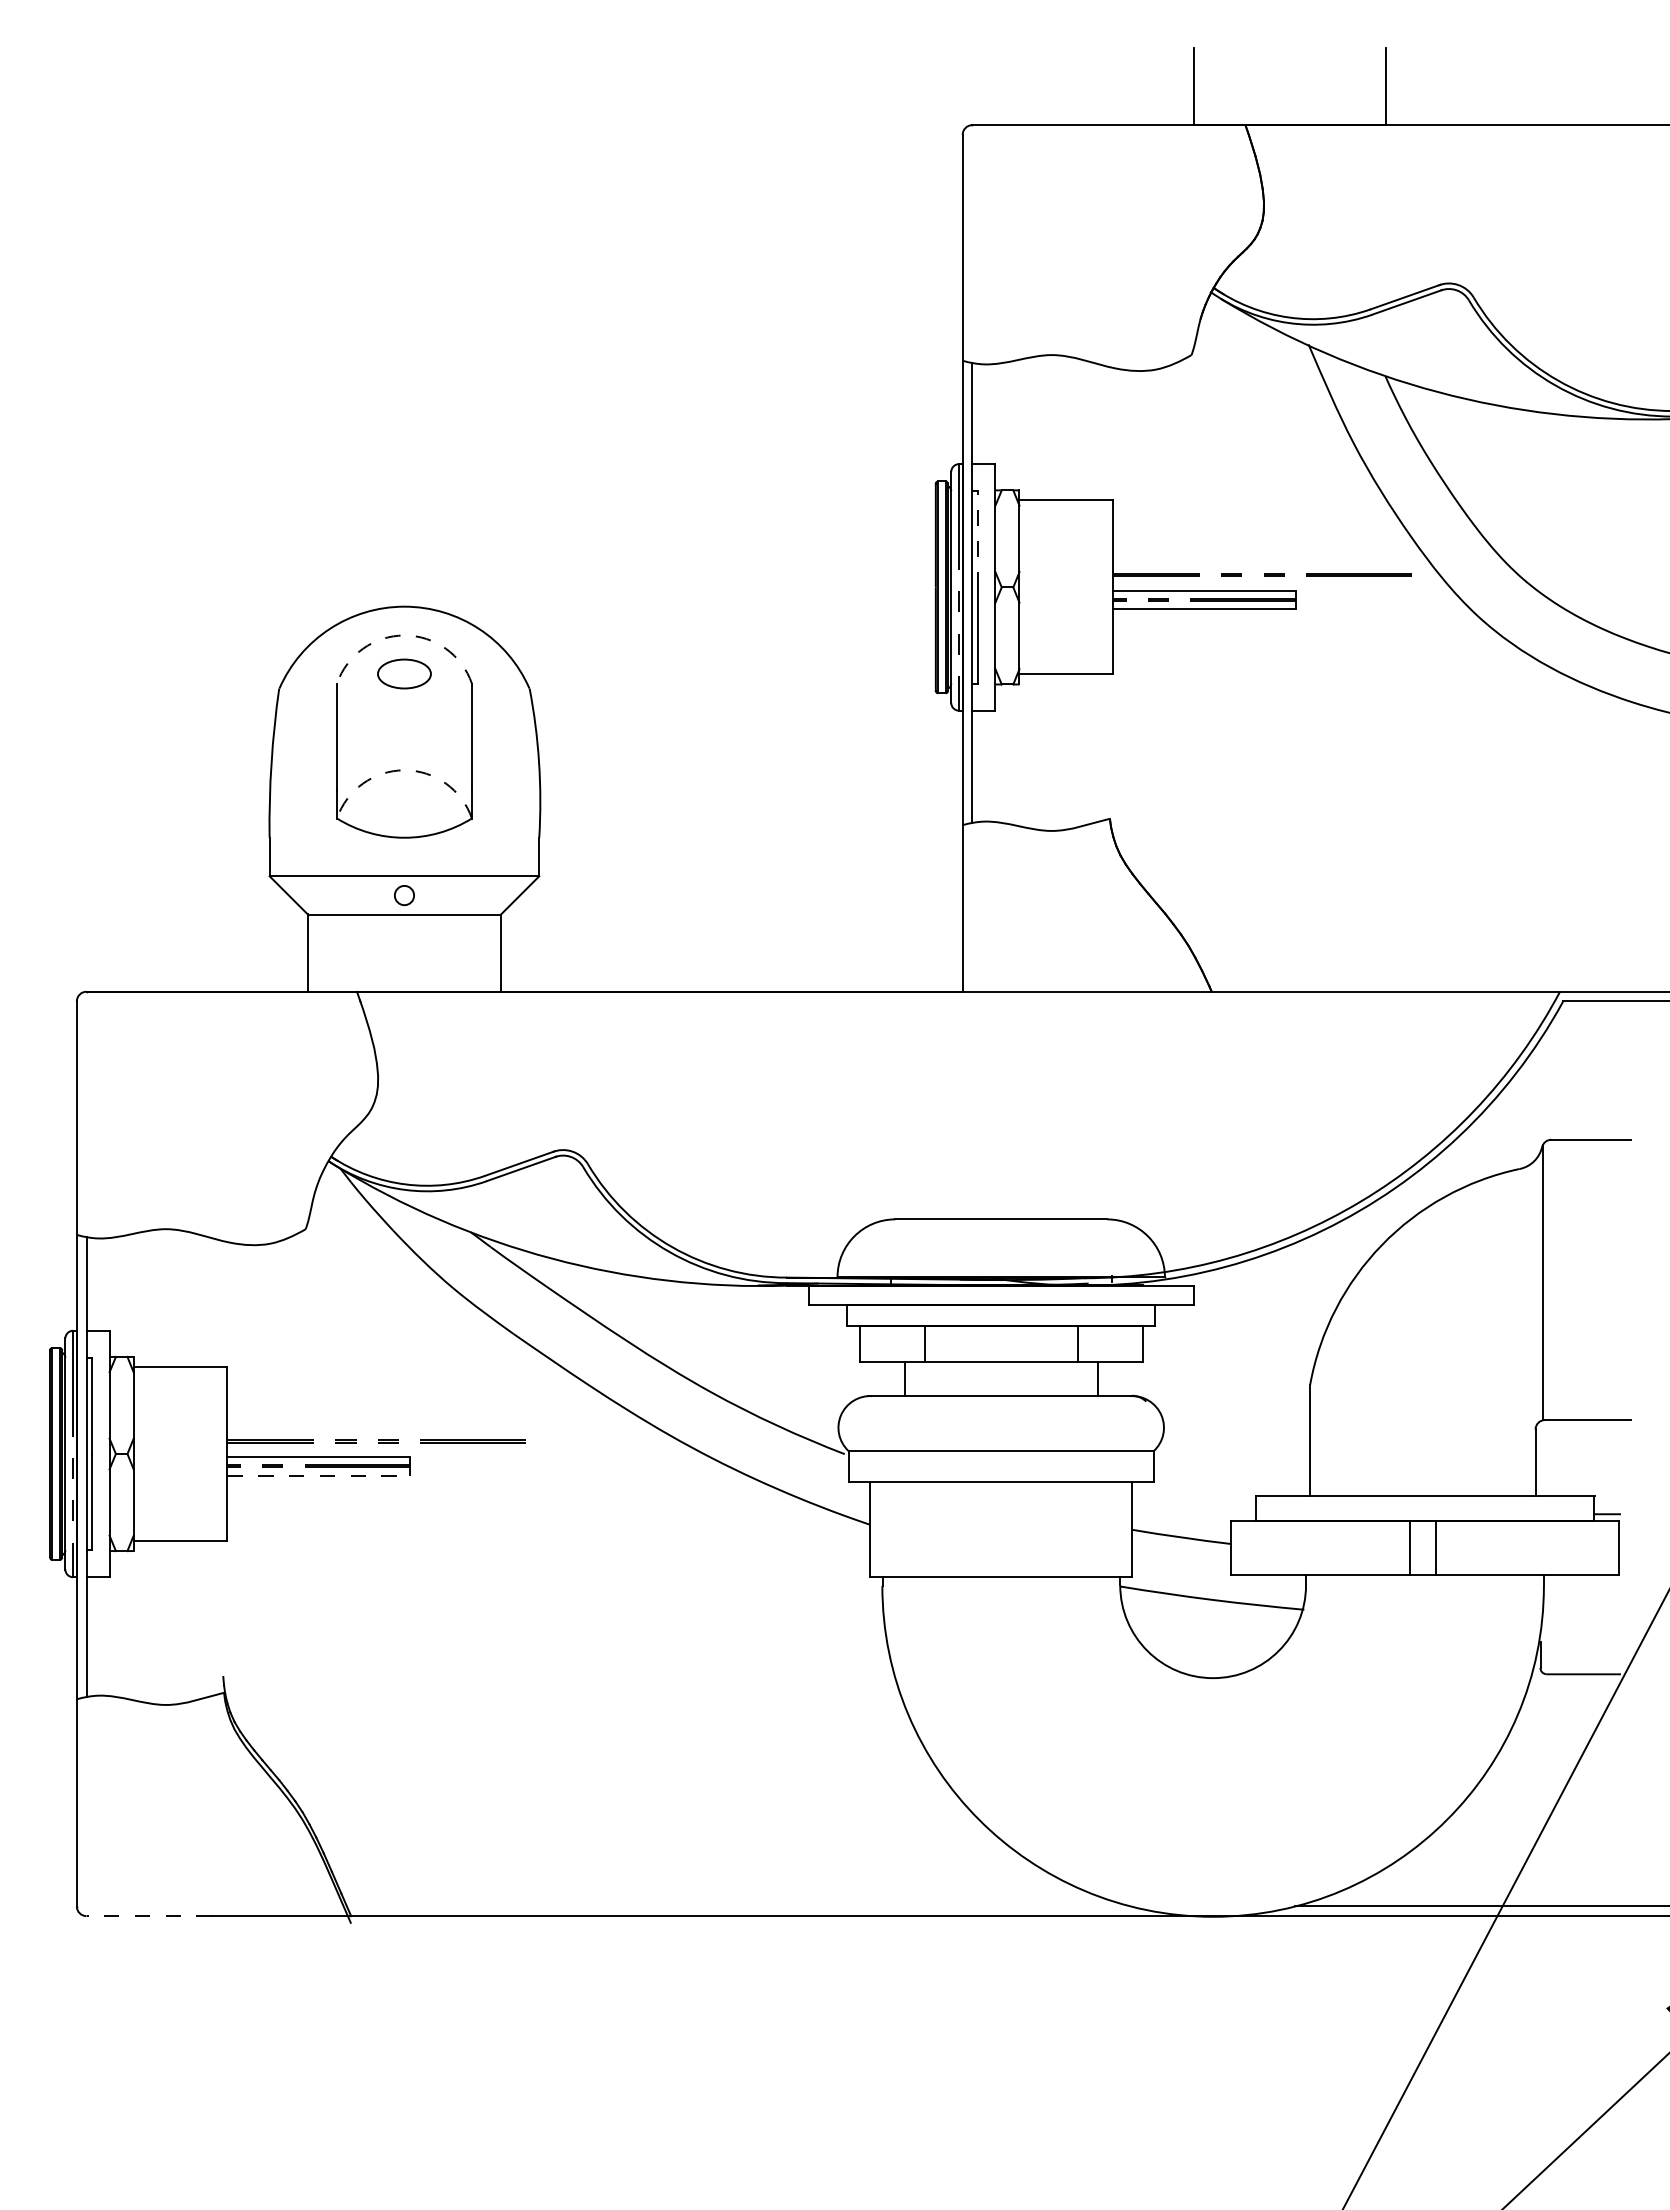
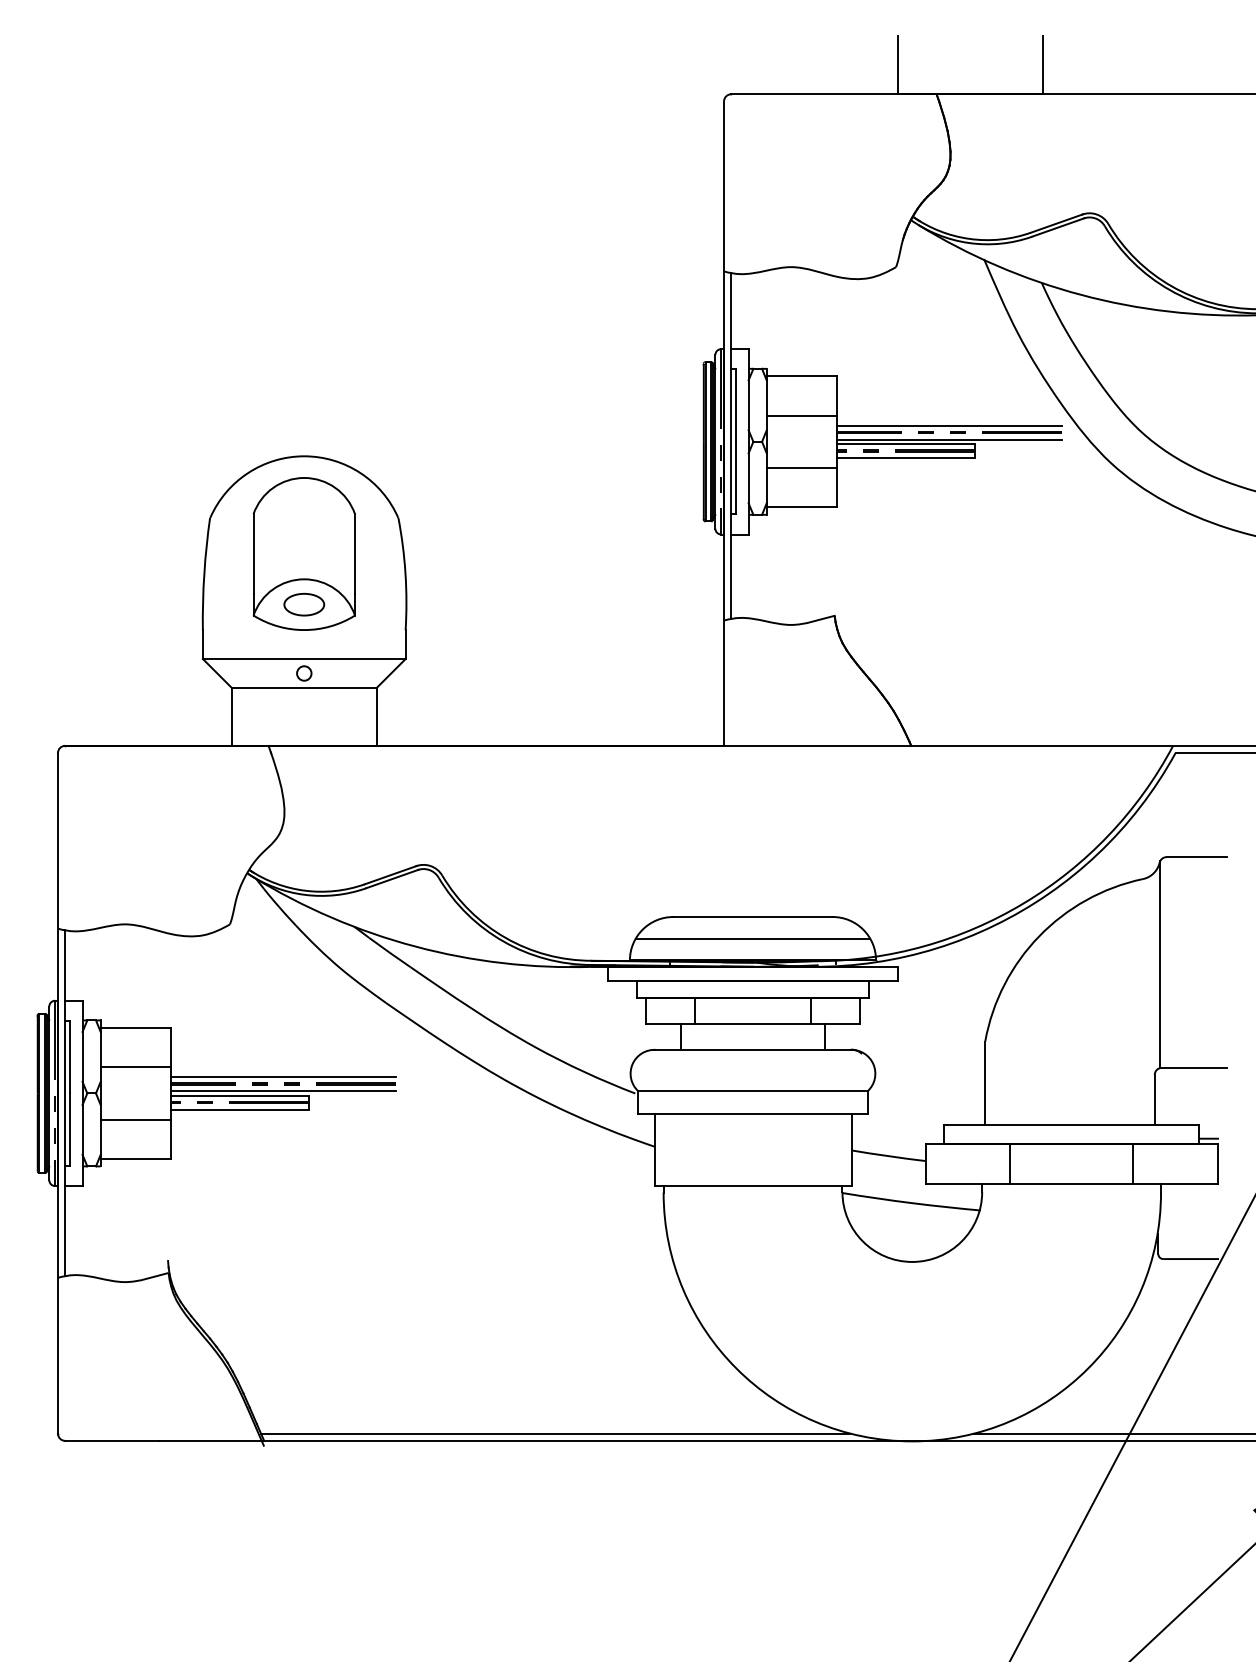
line: (978, 538) -> (735, 405), dashed -> solid
line: (1066, 552) -> (802, 415), added
line: (1262, 565) -> (949, 425), added
line: (1262, 584) -> (949, 439), added
line: (1066, 622) -> (802, 468), added
arc: (404, 635) -> (304, 477), dashed -> solid
part: (404, 673) -> (304, 604), moved
arc: (404, 770) -> (304, 579), dashed -> solid
line: (1001, 1248) -> (753, 938), added
line: (180, 1419) -> (135, 1067), added
line: (376, 1432) -> (283, 1077), added
line: (376, 1450) -> (283, 1090), added
line: (318, 1475) -> (239, 1109), dashed -> solid
line: (180, 1488) -> (135, 1119), added
line: (1410, 1547) -> (1132, 1163), moved
line: (1435, 1547) -> (1010, 1163), moved
line: (738, 1906) -> (555, 1433), added
line: (149, 1916) -> (112, 1441), dashed -> solid

